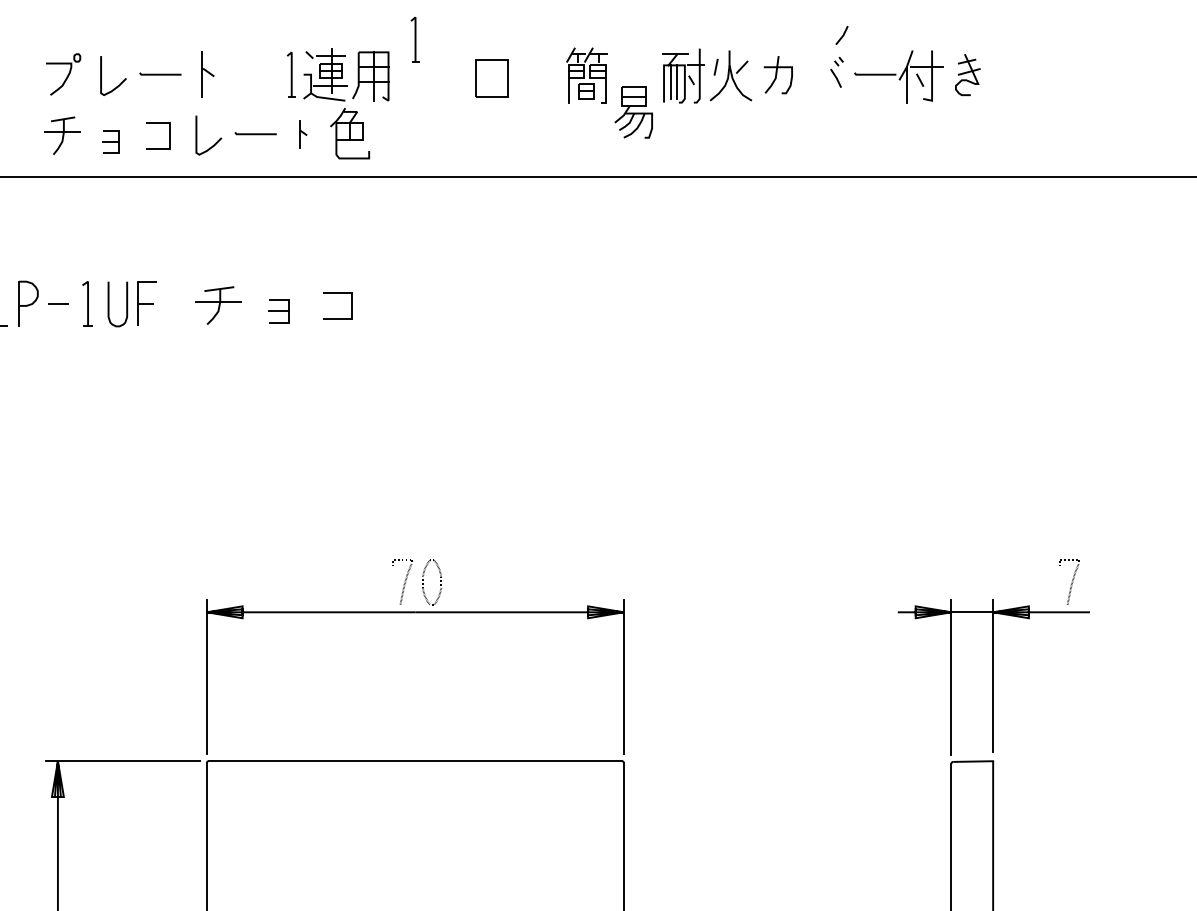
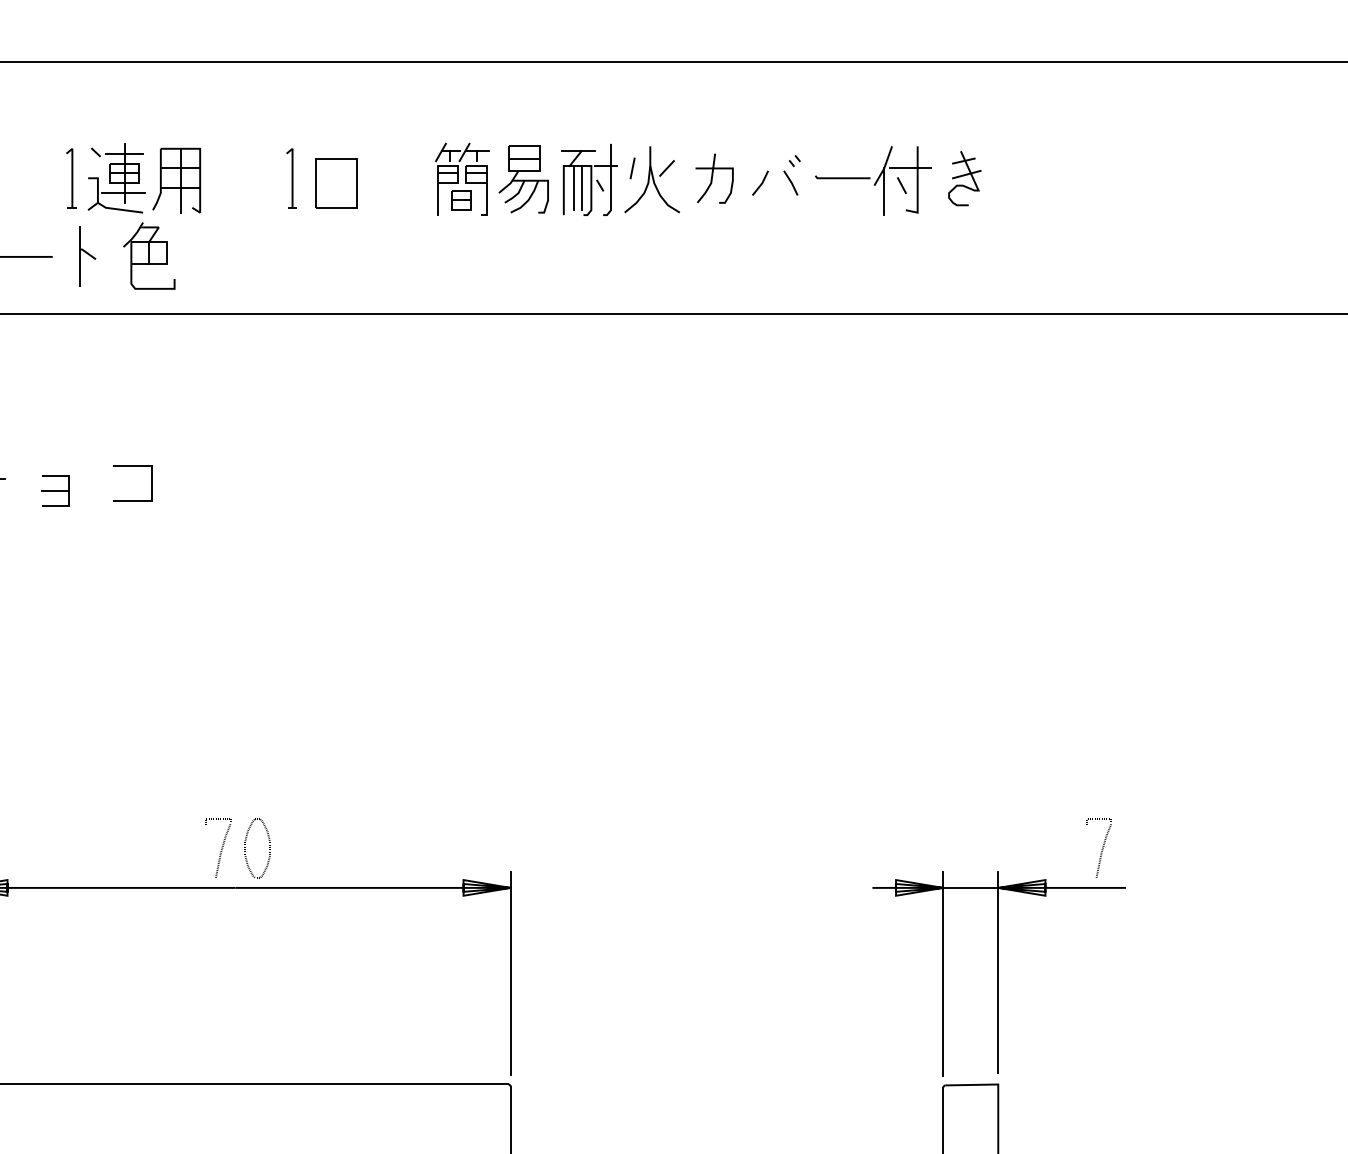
line: (842, 35) -> (761, 183), moved
part: (414, 39) -> (291, 178), moved
part: (633, 112) -> (523, 179), moved
part: (303, 134) -> (87, 257), size x1.67

